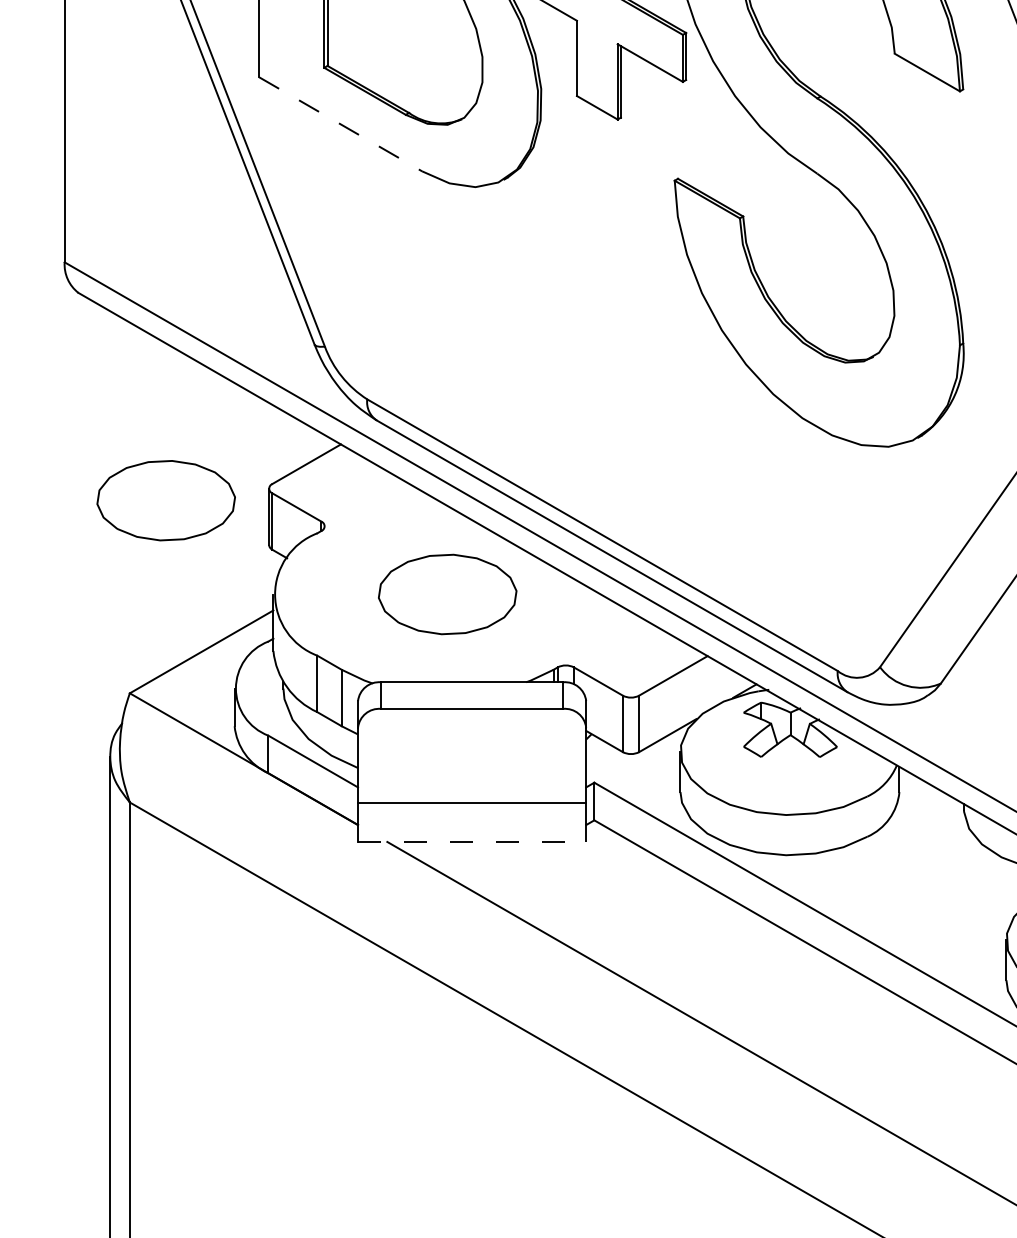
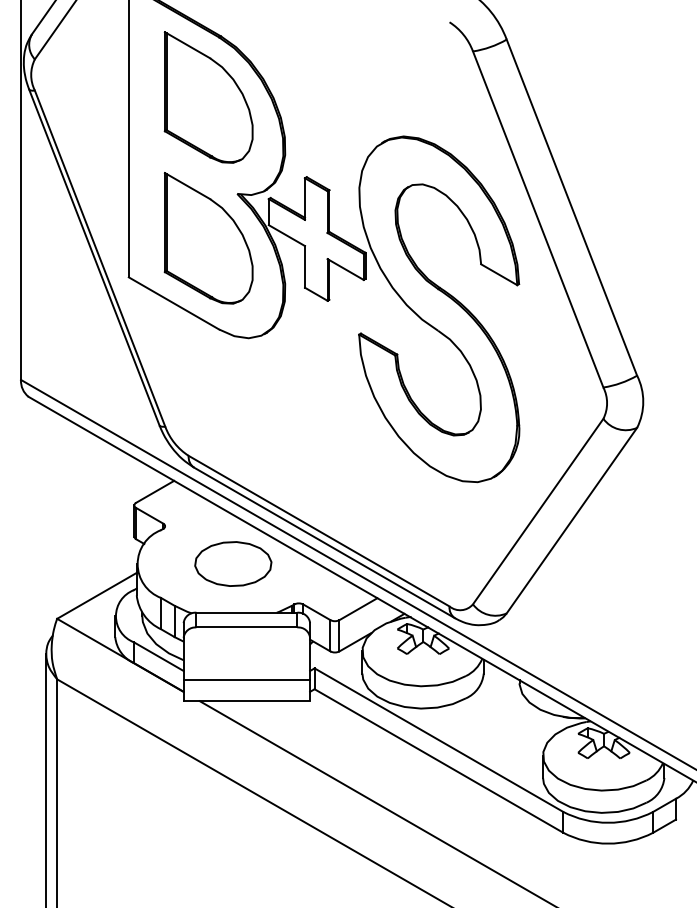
line: (341, 124) -> (174, 303), dashed -> solid
part: (166, 499) -> (77, 511), removed
line: (473, 842) -> (247, 701), dashed -> solid

